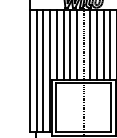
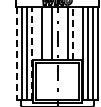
line: (57, 44) -> (37, 33), removed
line: (70, 44) -> (47, 33), removed
line: (90, 44) -> (62, 33), removed
line: (103, 44) -> (72, 33), solid -> dashed
line: (109, 44) -> (77, 33), removed
line: (29, 71) -> (16, 53), solid -> dashed
line: (49, 71) -> (31, 53), solid -> dashed

